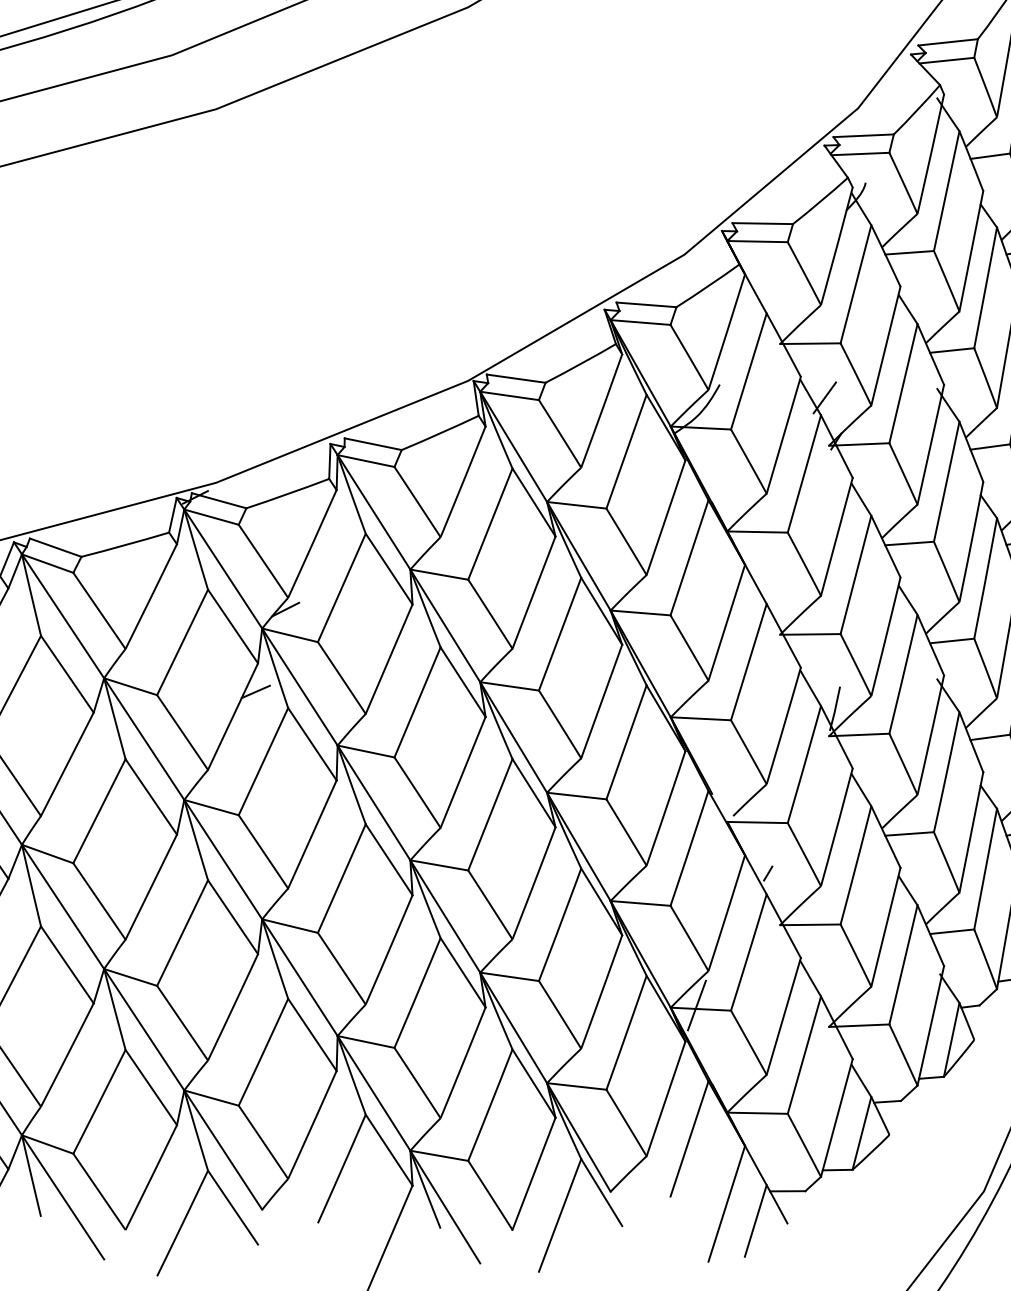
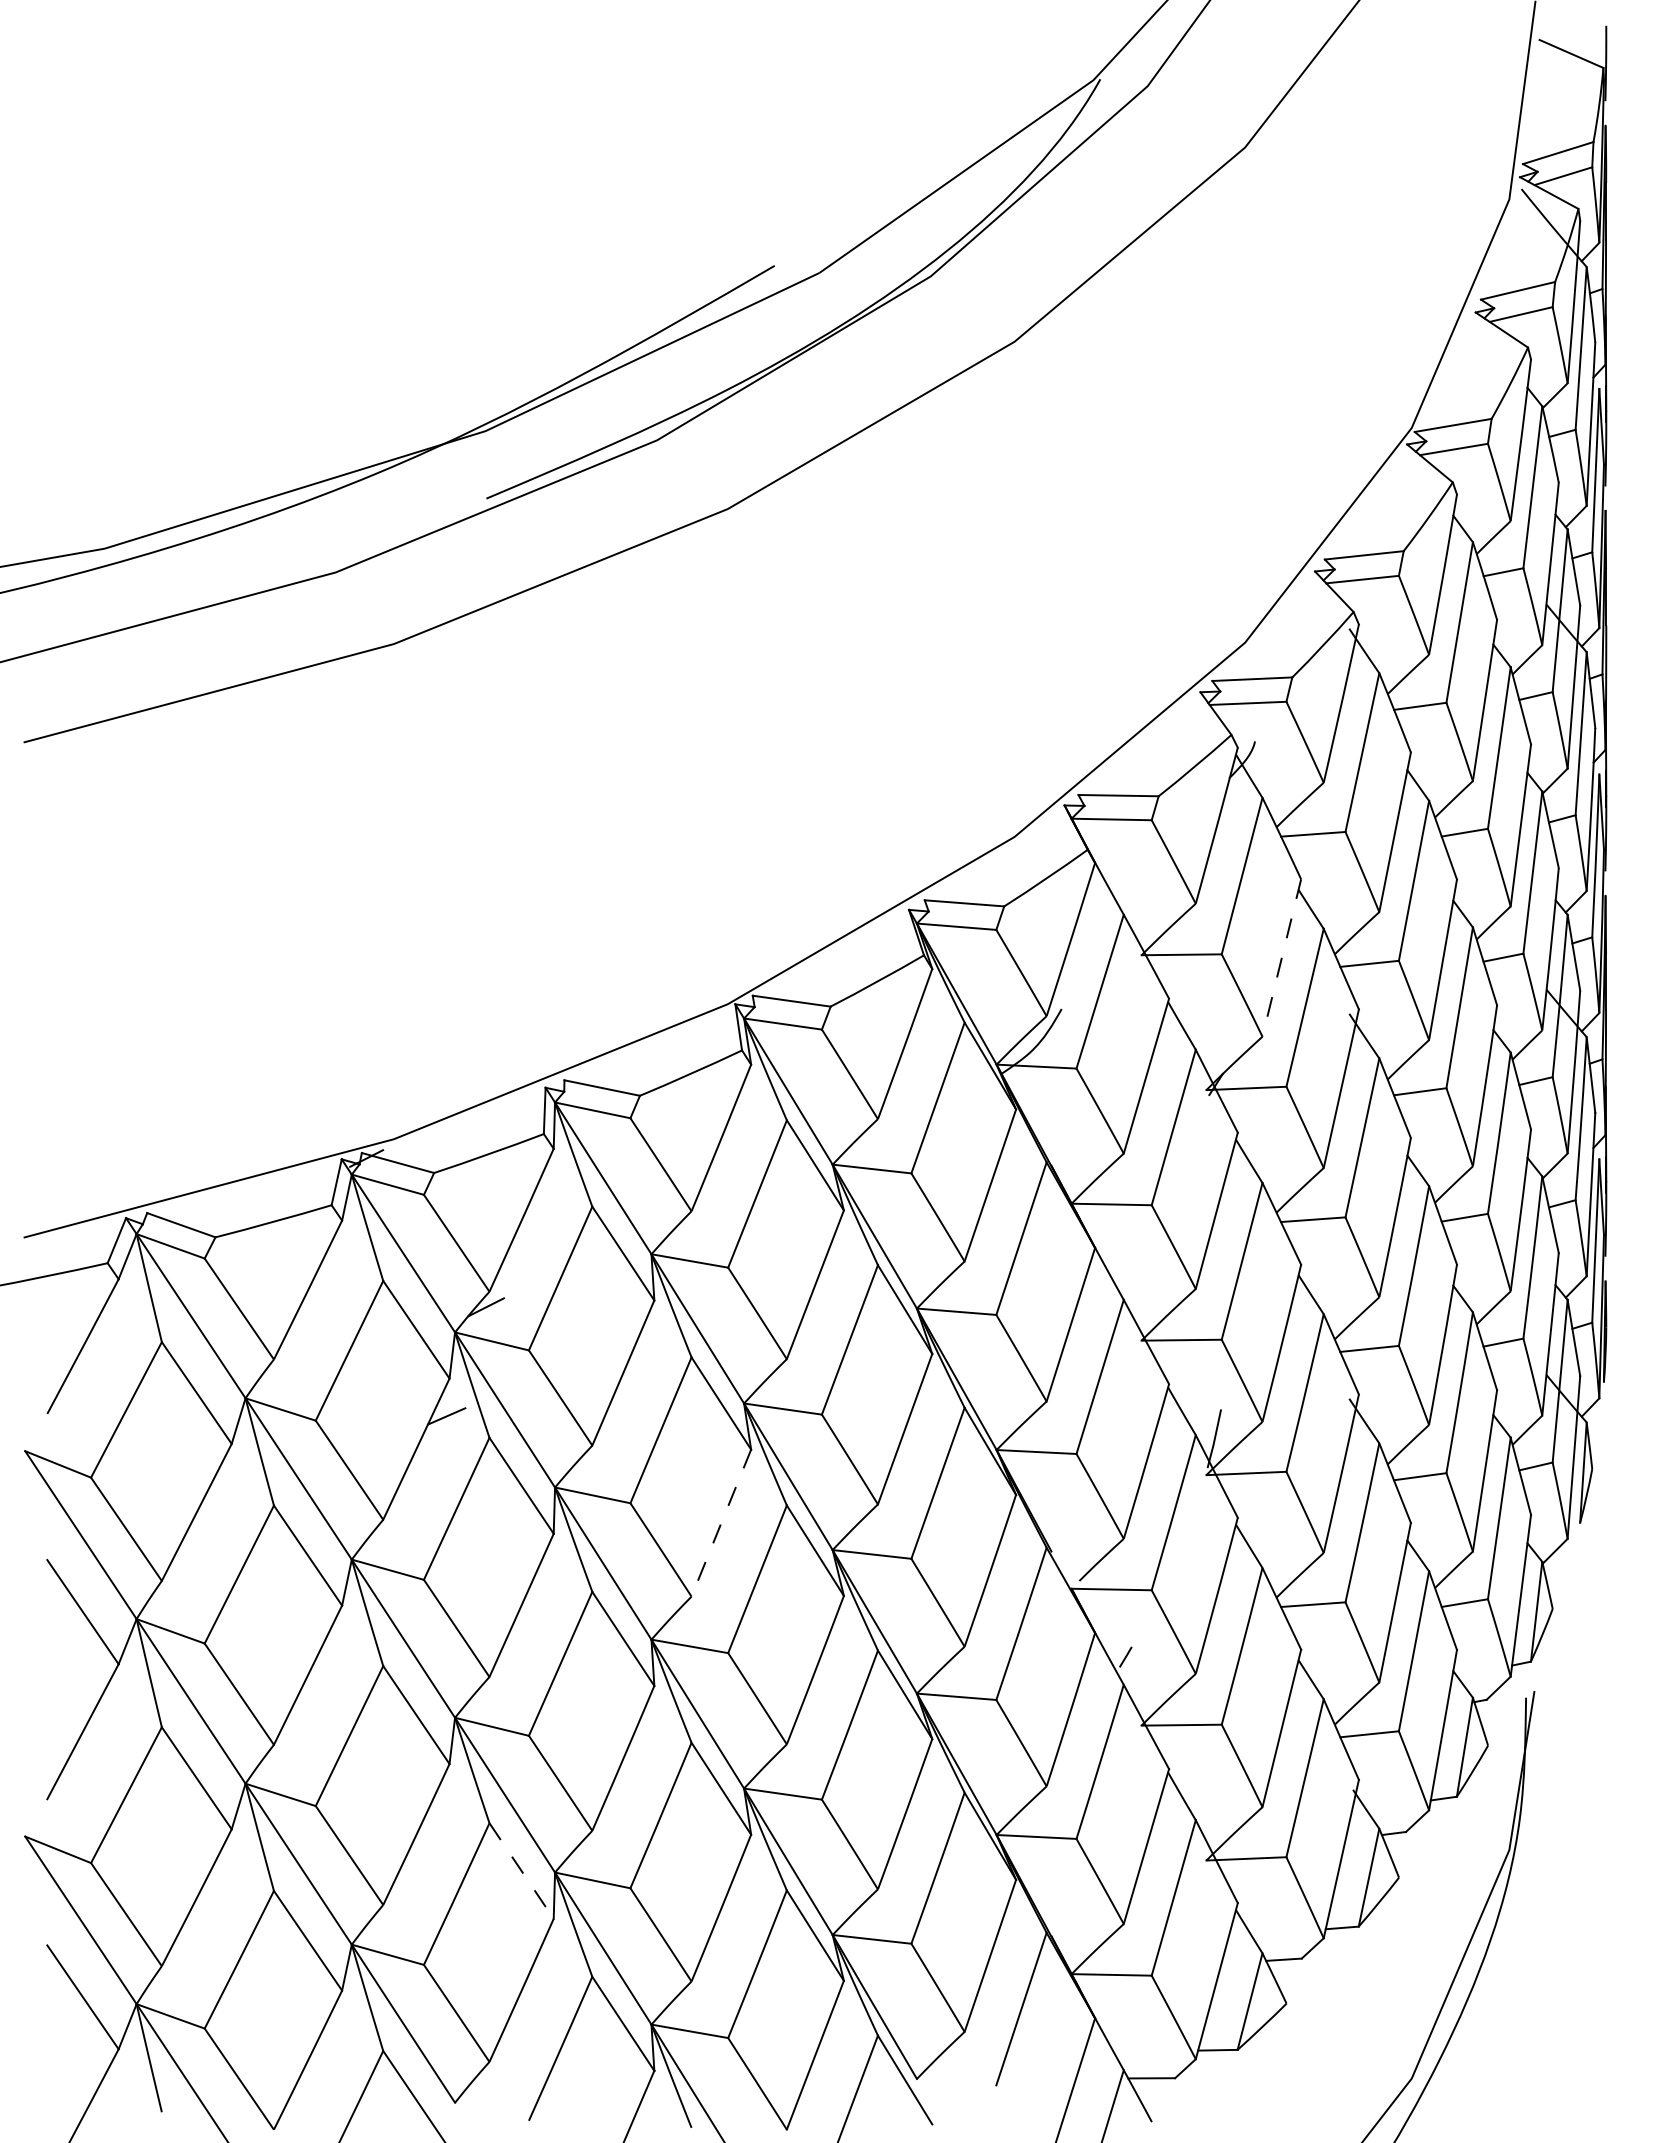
line: (885, 346) -> (1281, 958), solid -> dashed
line: (824, 397) -> (1200, 1026), removed
line: (463, 772) -> (721, 1523), solid -> dashed
line: (697, 1005) -> (1031, 1831), removed
line: (312, 1035) -> (521, 1871), solid -> dashed

